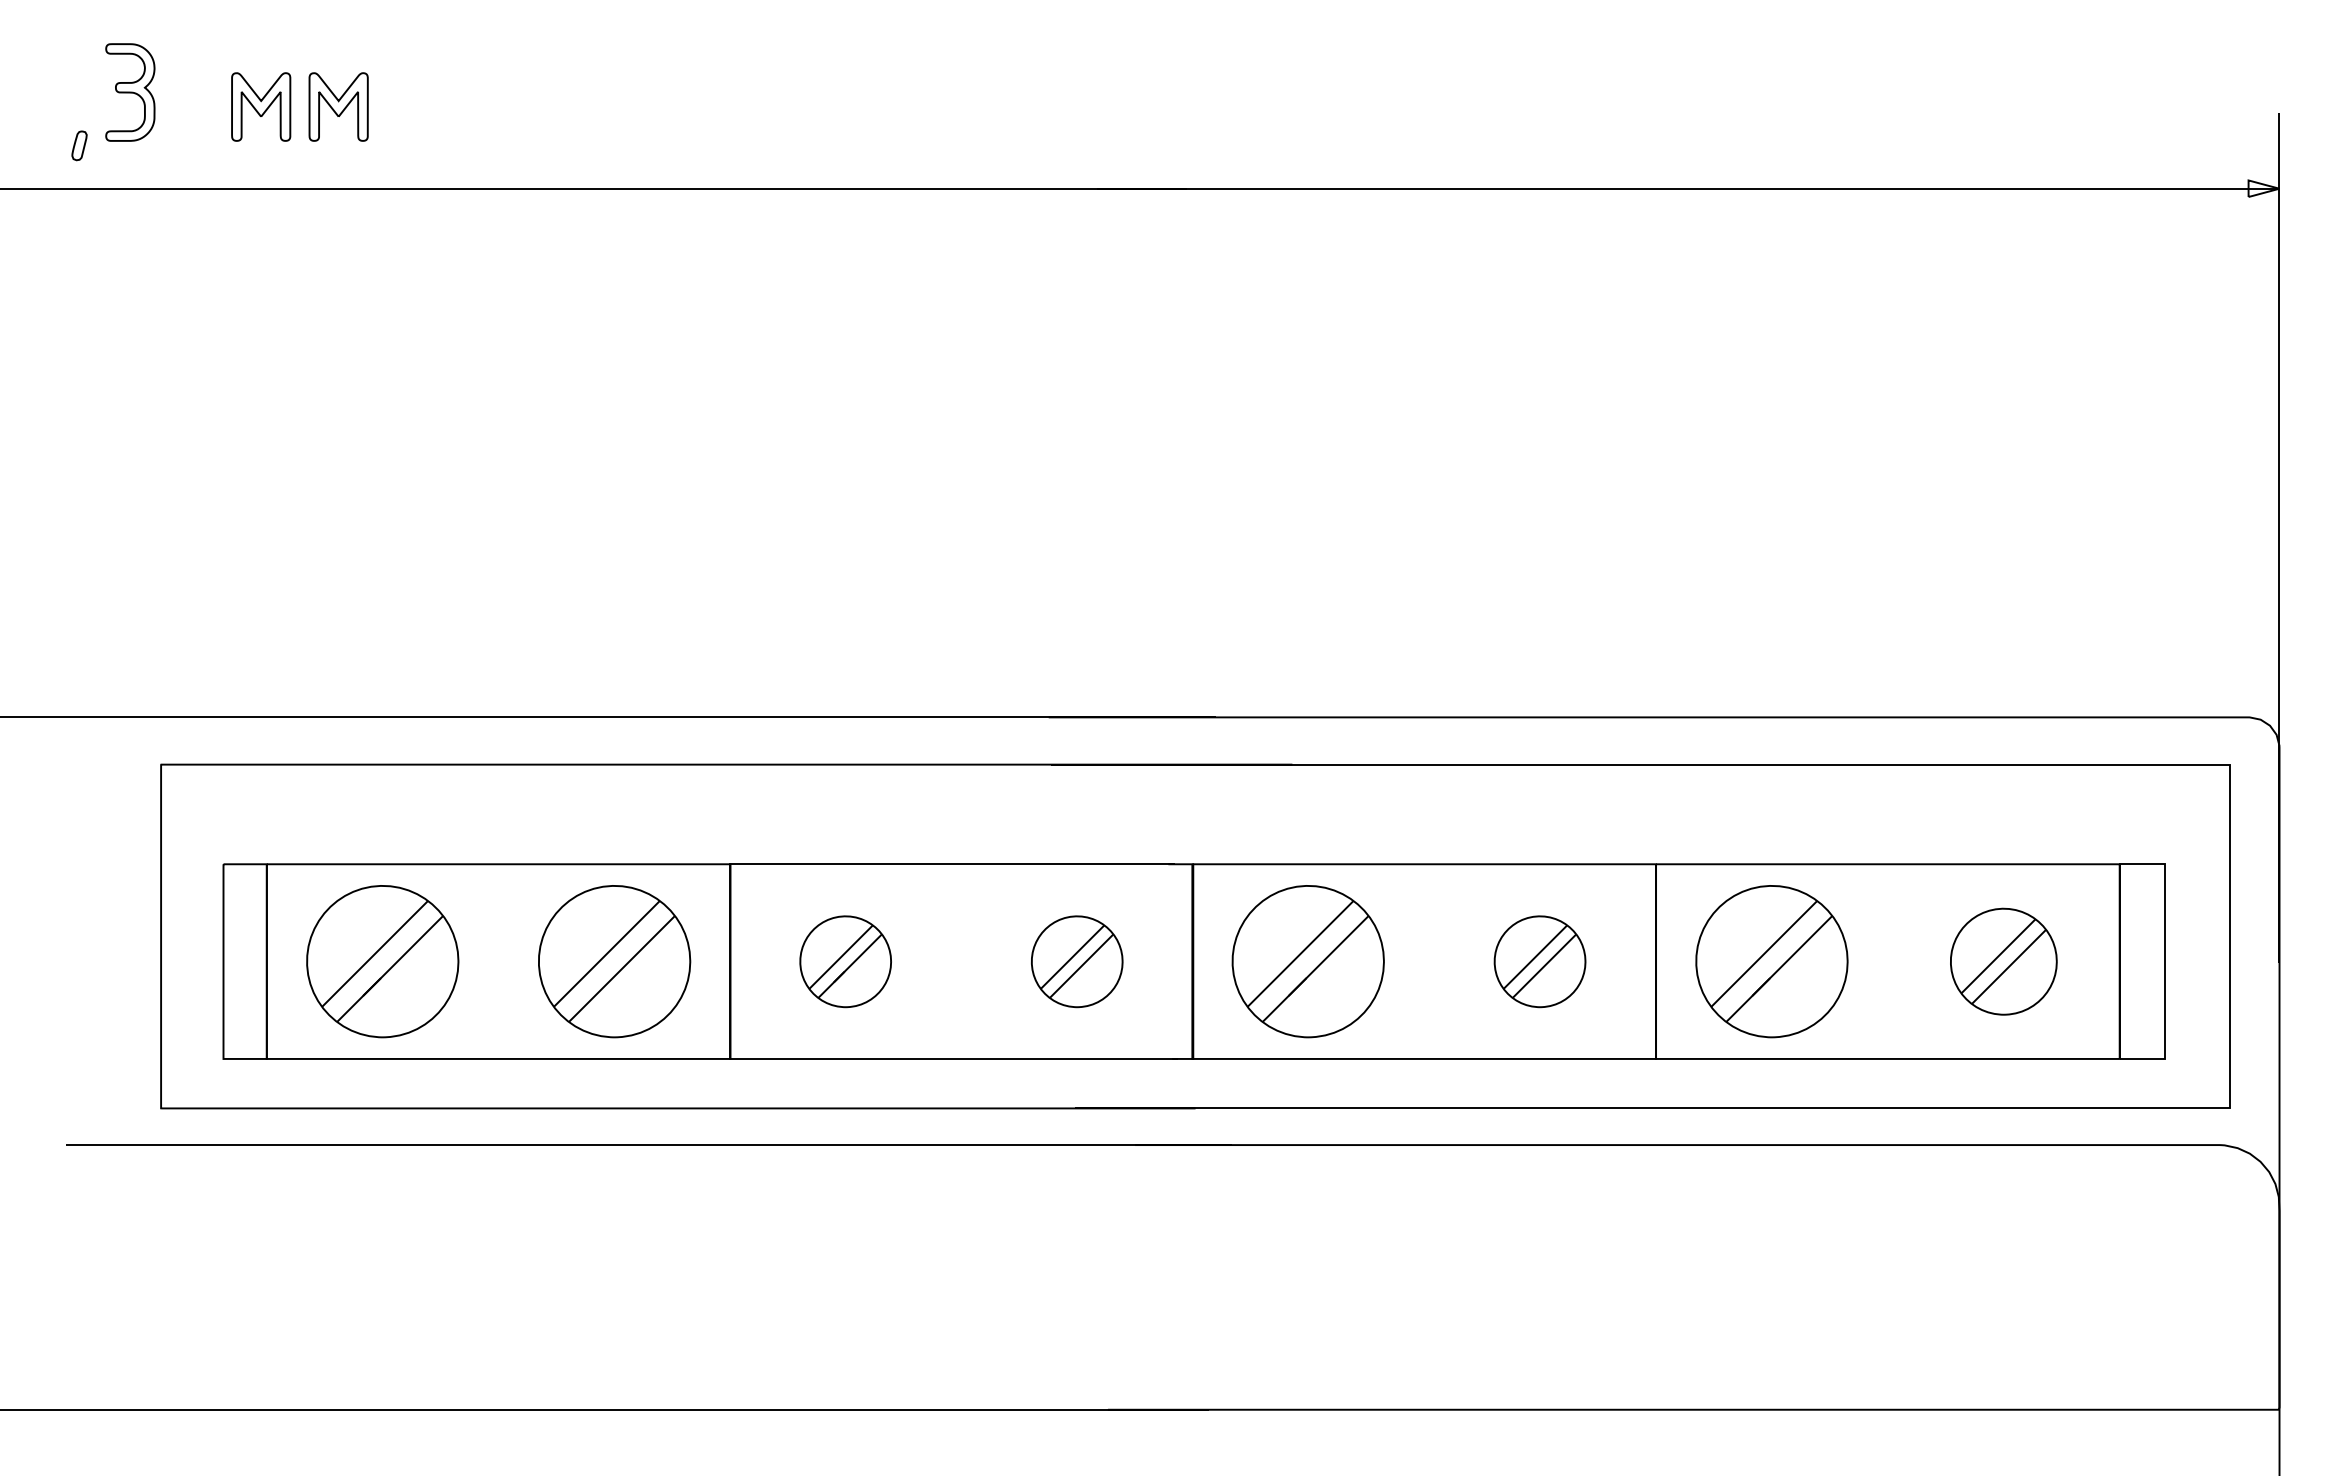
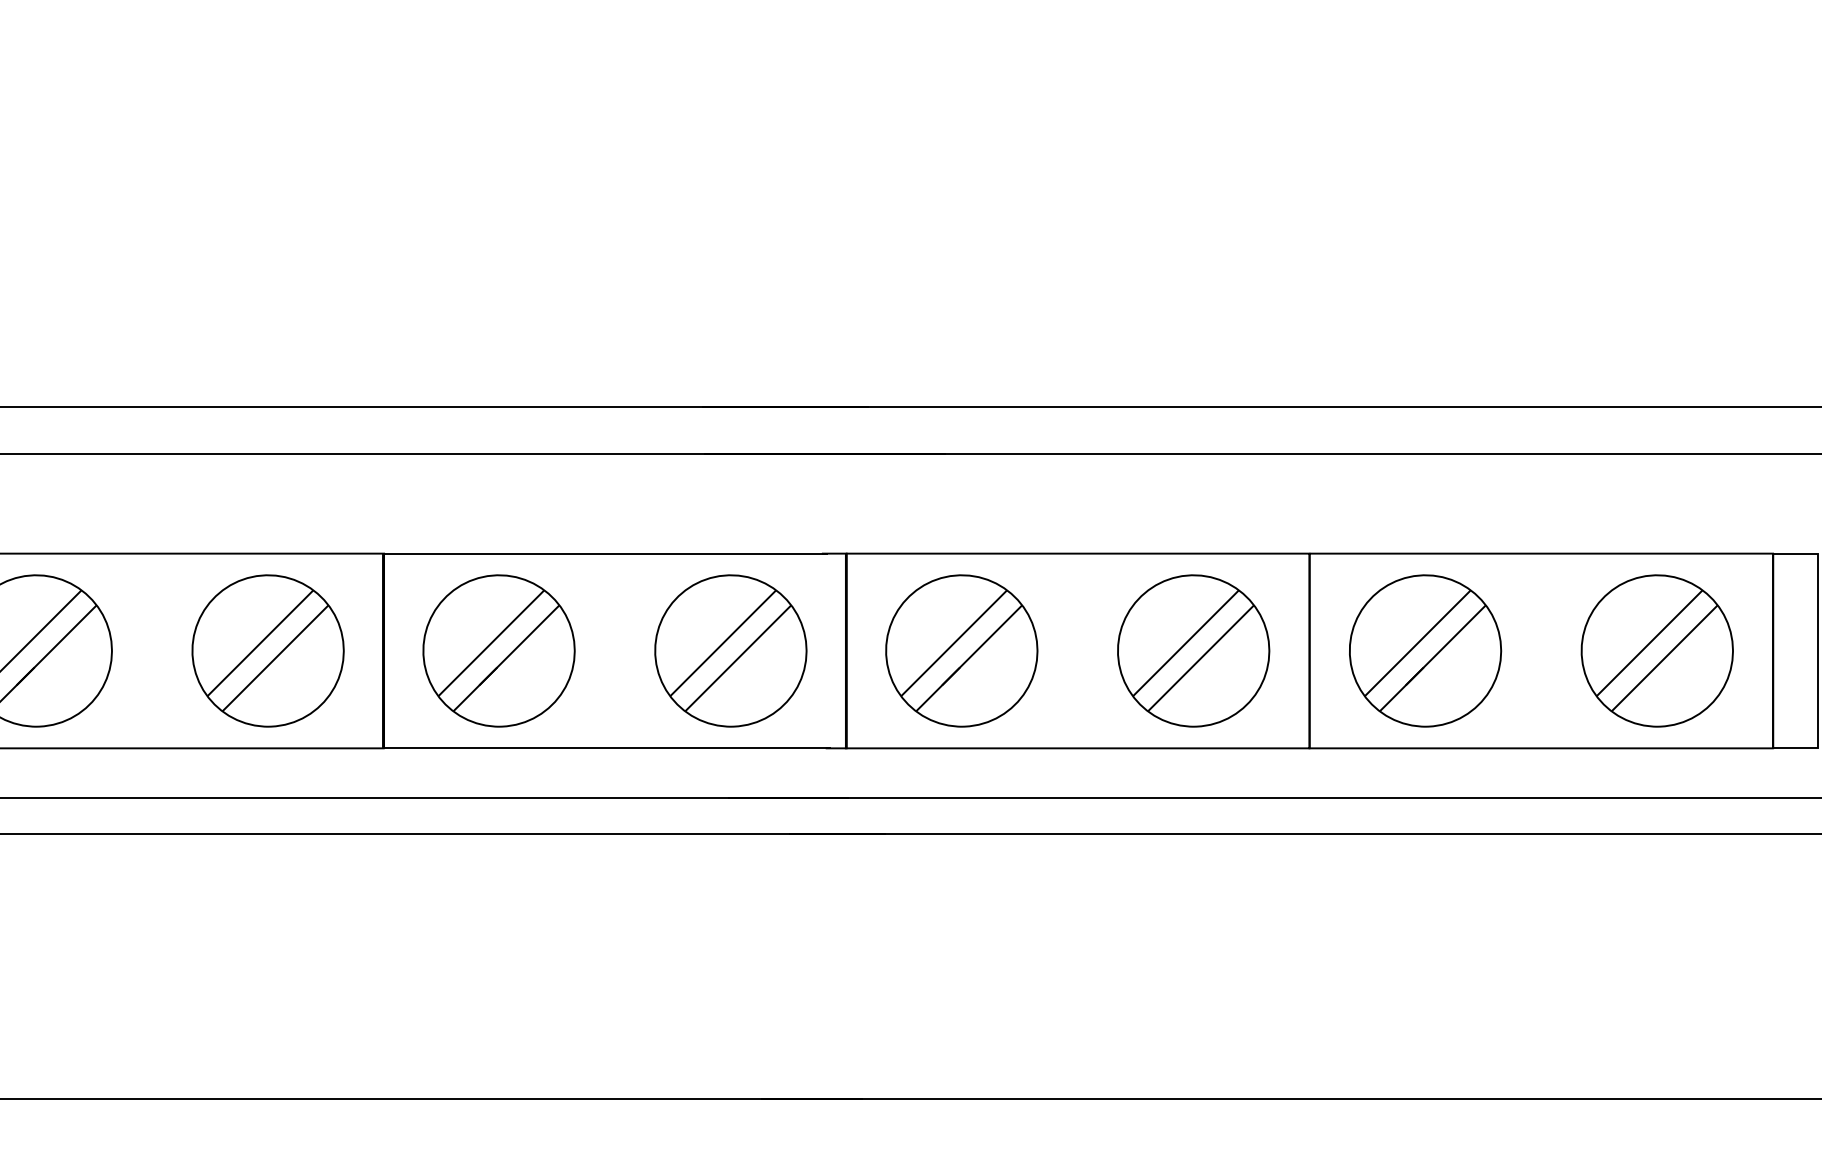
part: (845, 961) -> (499, 650), size x1.67
part: (1076, 961) -> (730, 650), size x1.67
part: (1539, 961) -> (1193, 650), size x1.67
part: (2003, 961) -> (1657, 650), size x1.43

